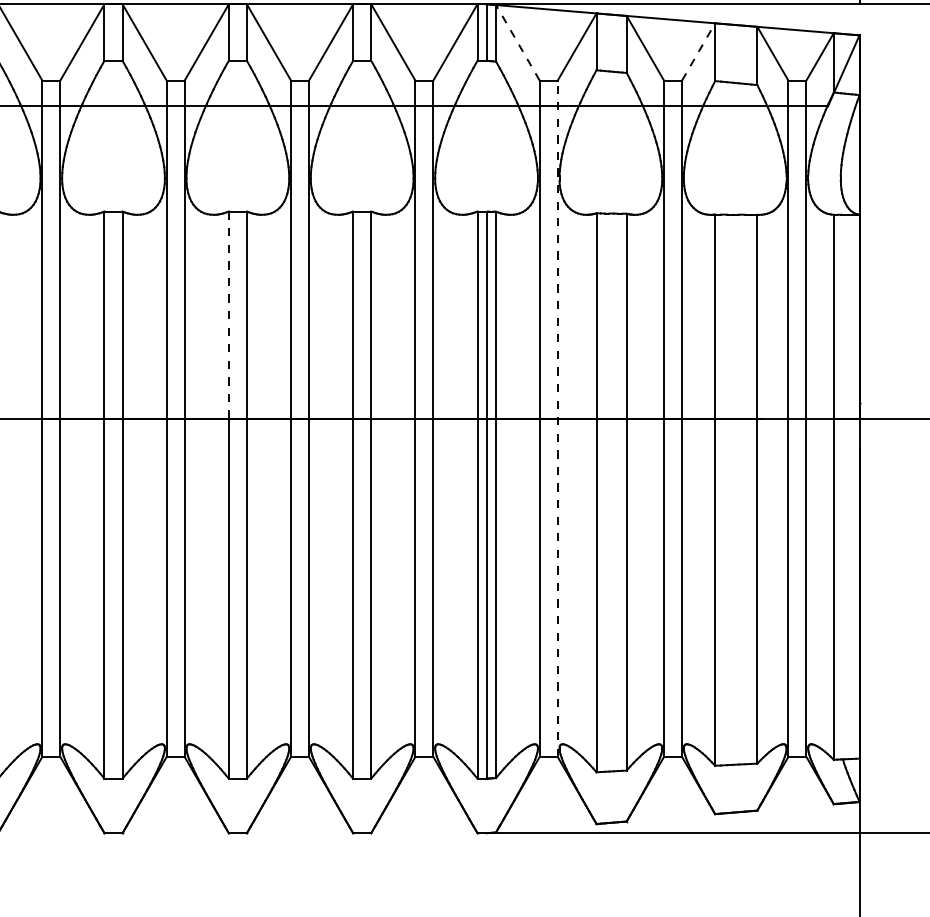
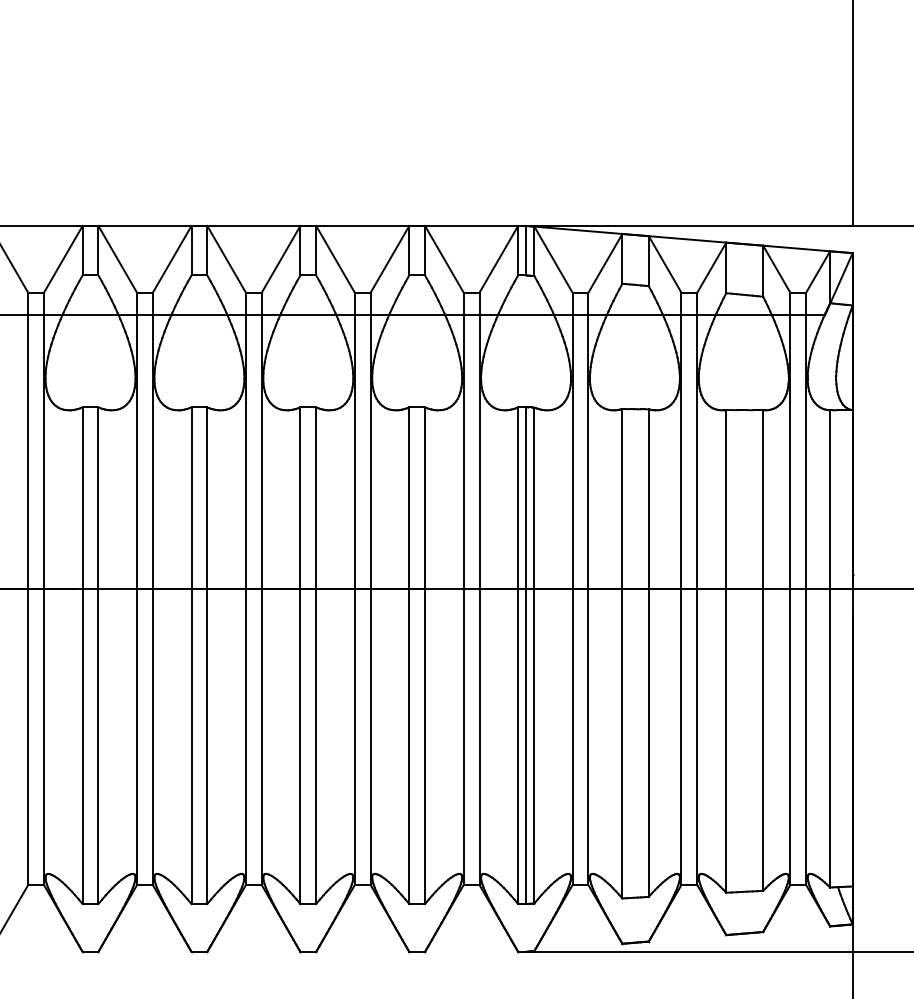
line: (517, 42) -> (553, 259), dashed -> solid
line: (698, 51) -> (711, 267), dashed -> solid
line: (228, 315) -> (300, 498), dashed -> solid
line: (557, 418) -> (588, 588), dashed -> solid

